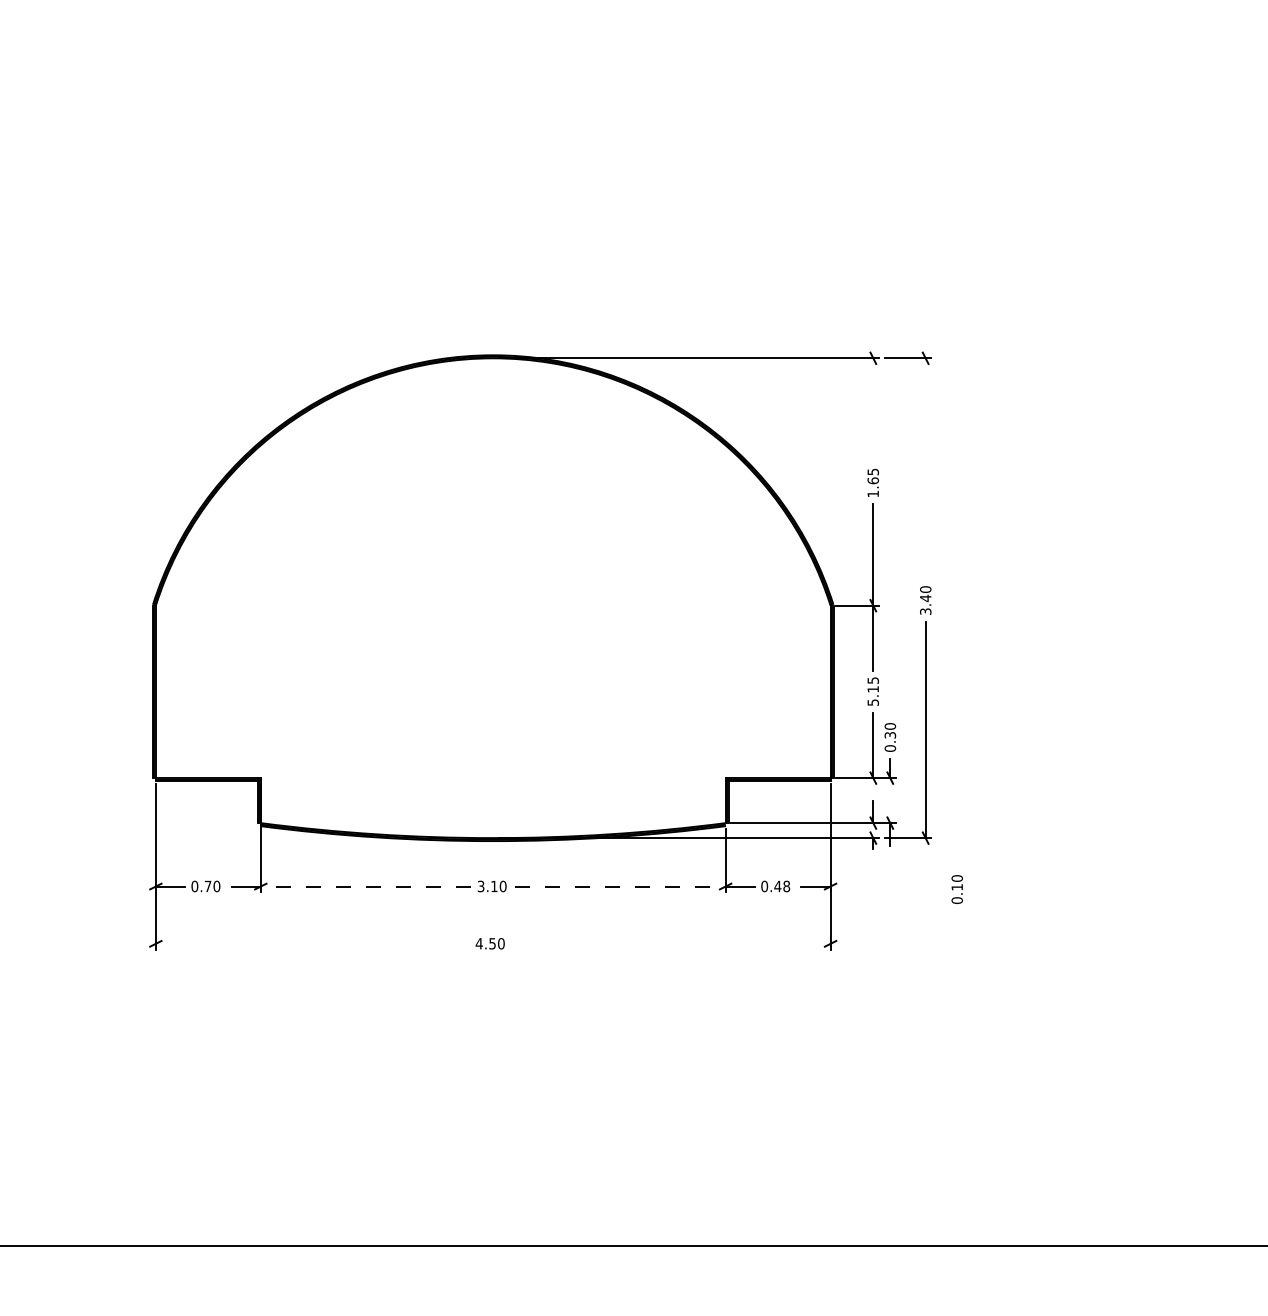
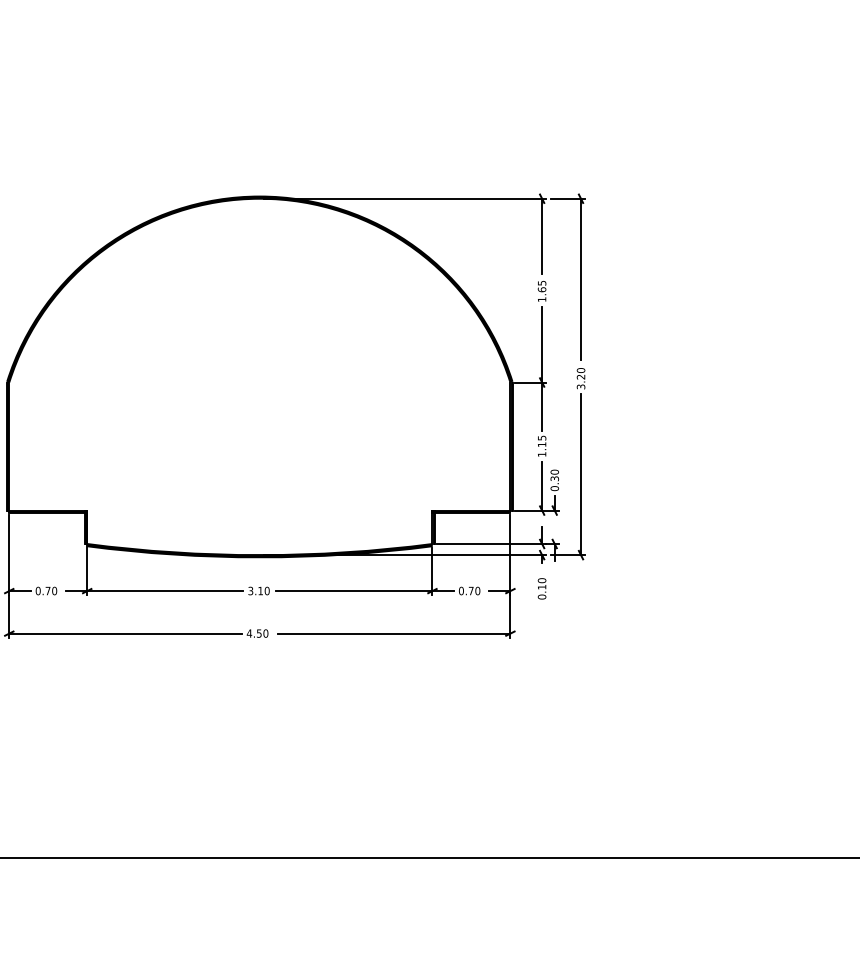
line: (873, 408) -> (542, 236), added
line: (925, 466) -> (580, 279), added
text: (925, 598) -> (580, 377), 3.40 -> 3.20
text: (872, 702) -> (541, 454), 5.15 -> 1.15
line: (365, 886) -> (164, 591), dashed -> solid
line: (620, 886) -> (354, 591), dashed -> solid
text: (782, 886) -> (474, 591), 0.48 -> 0.70
text: (956, 889) -> (541, 588), moved
line: (312, 943) -> (125, 633), added
line: (673, 943) -> (393, 633), added

